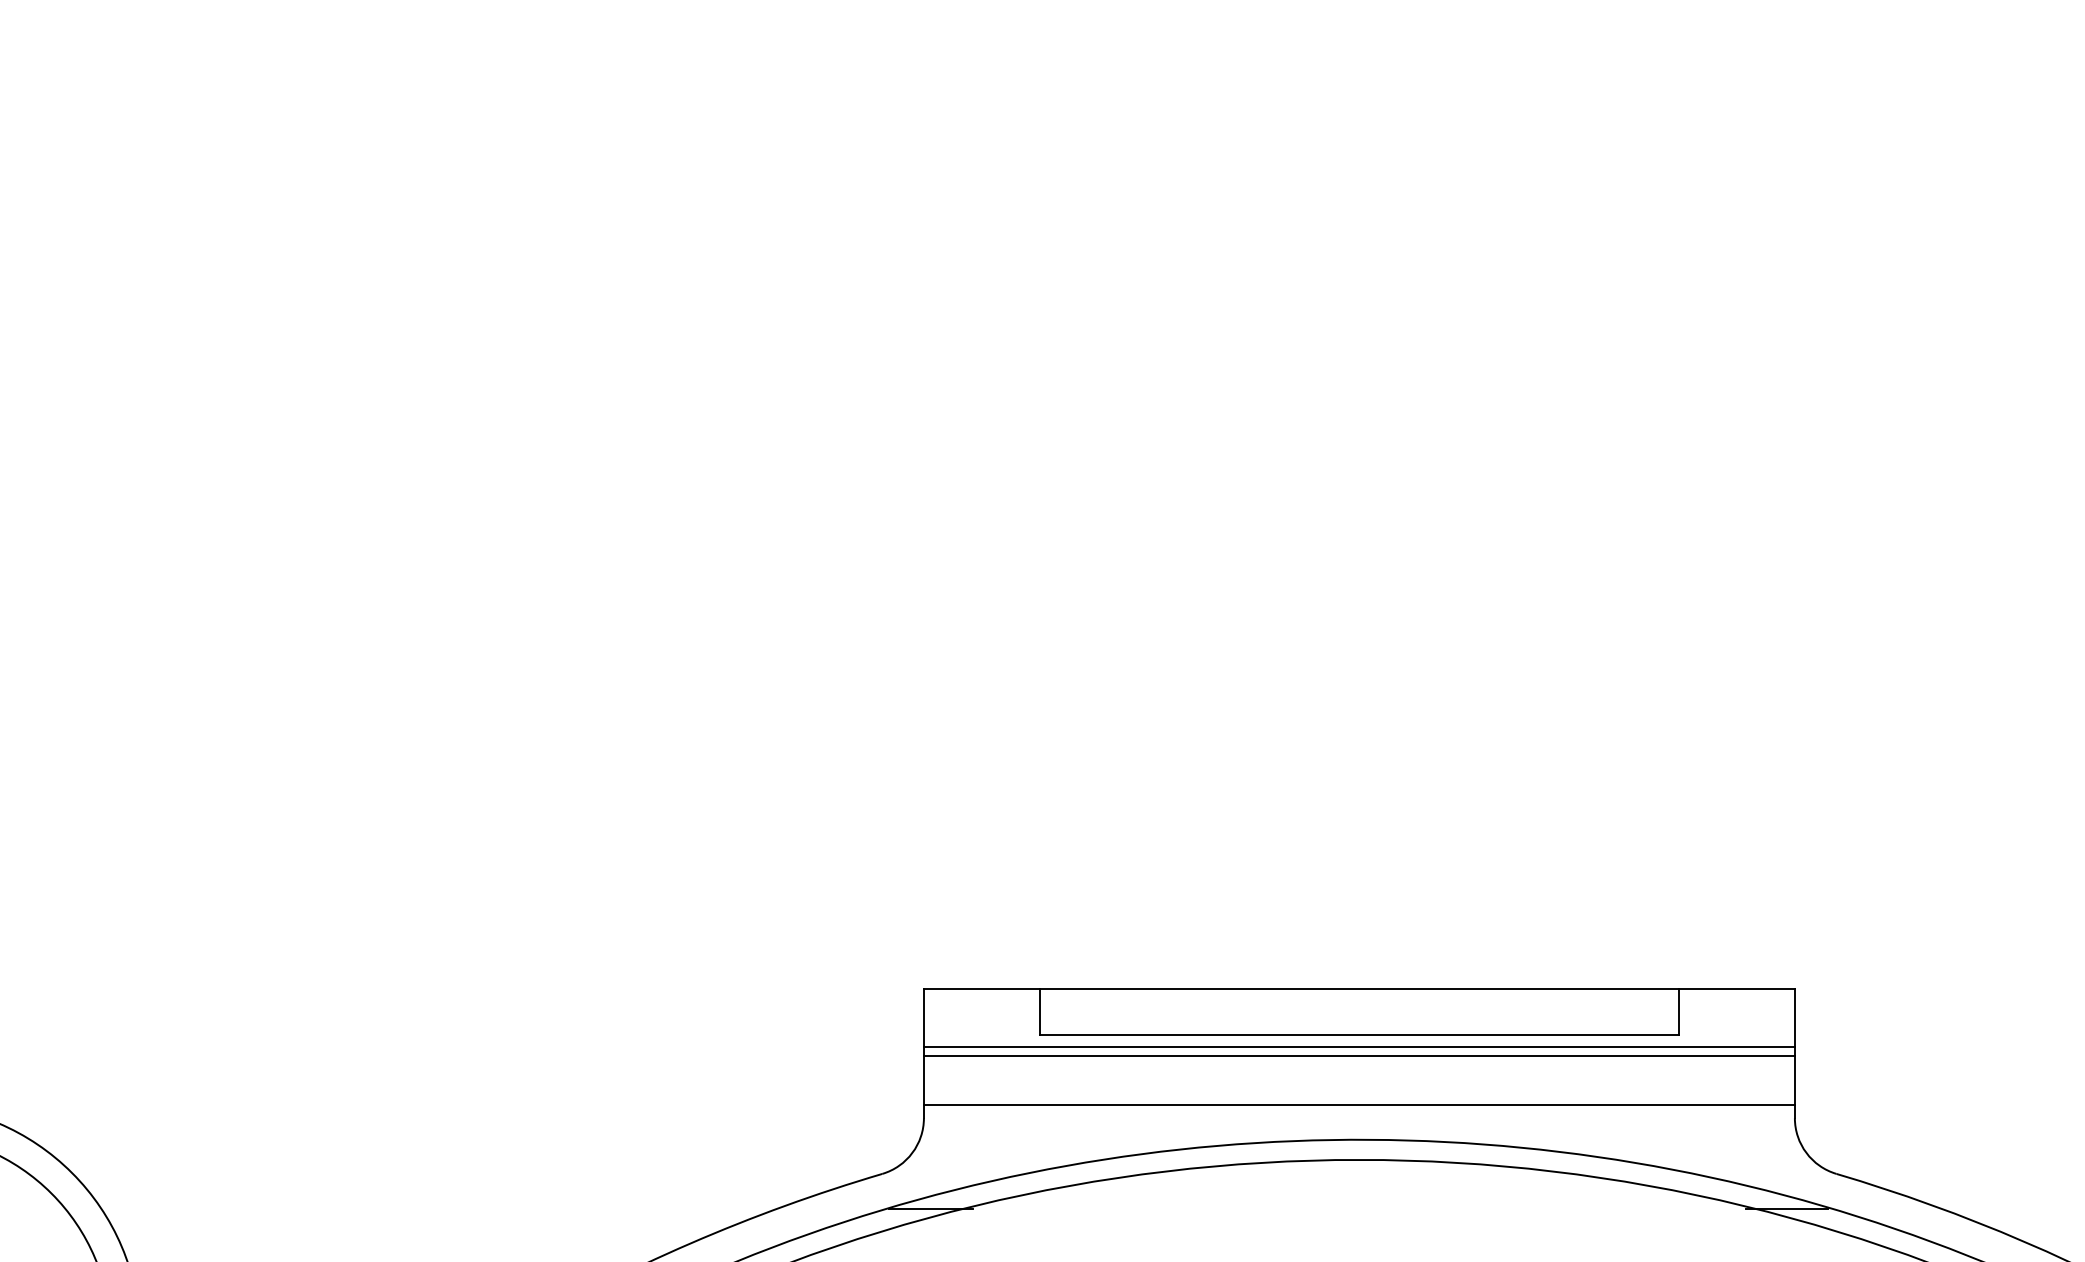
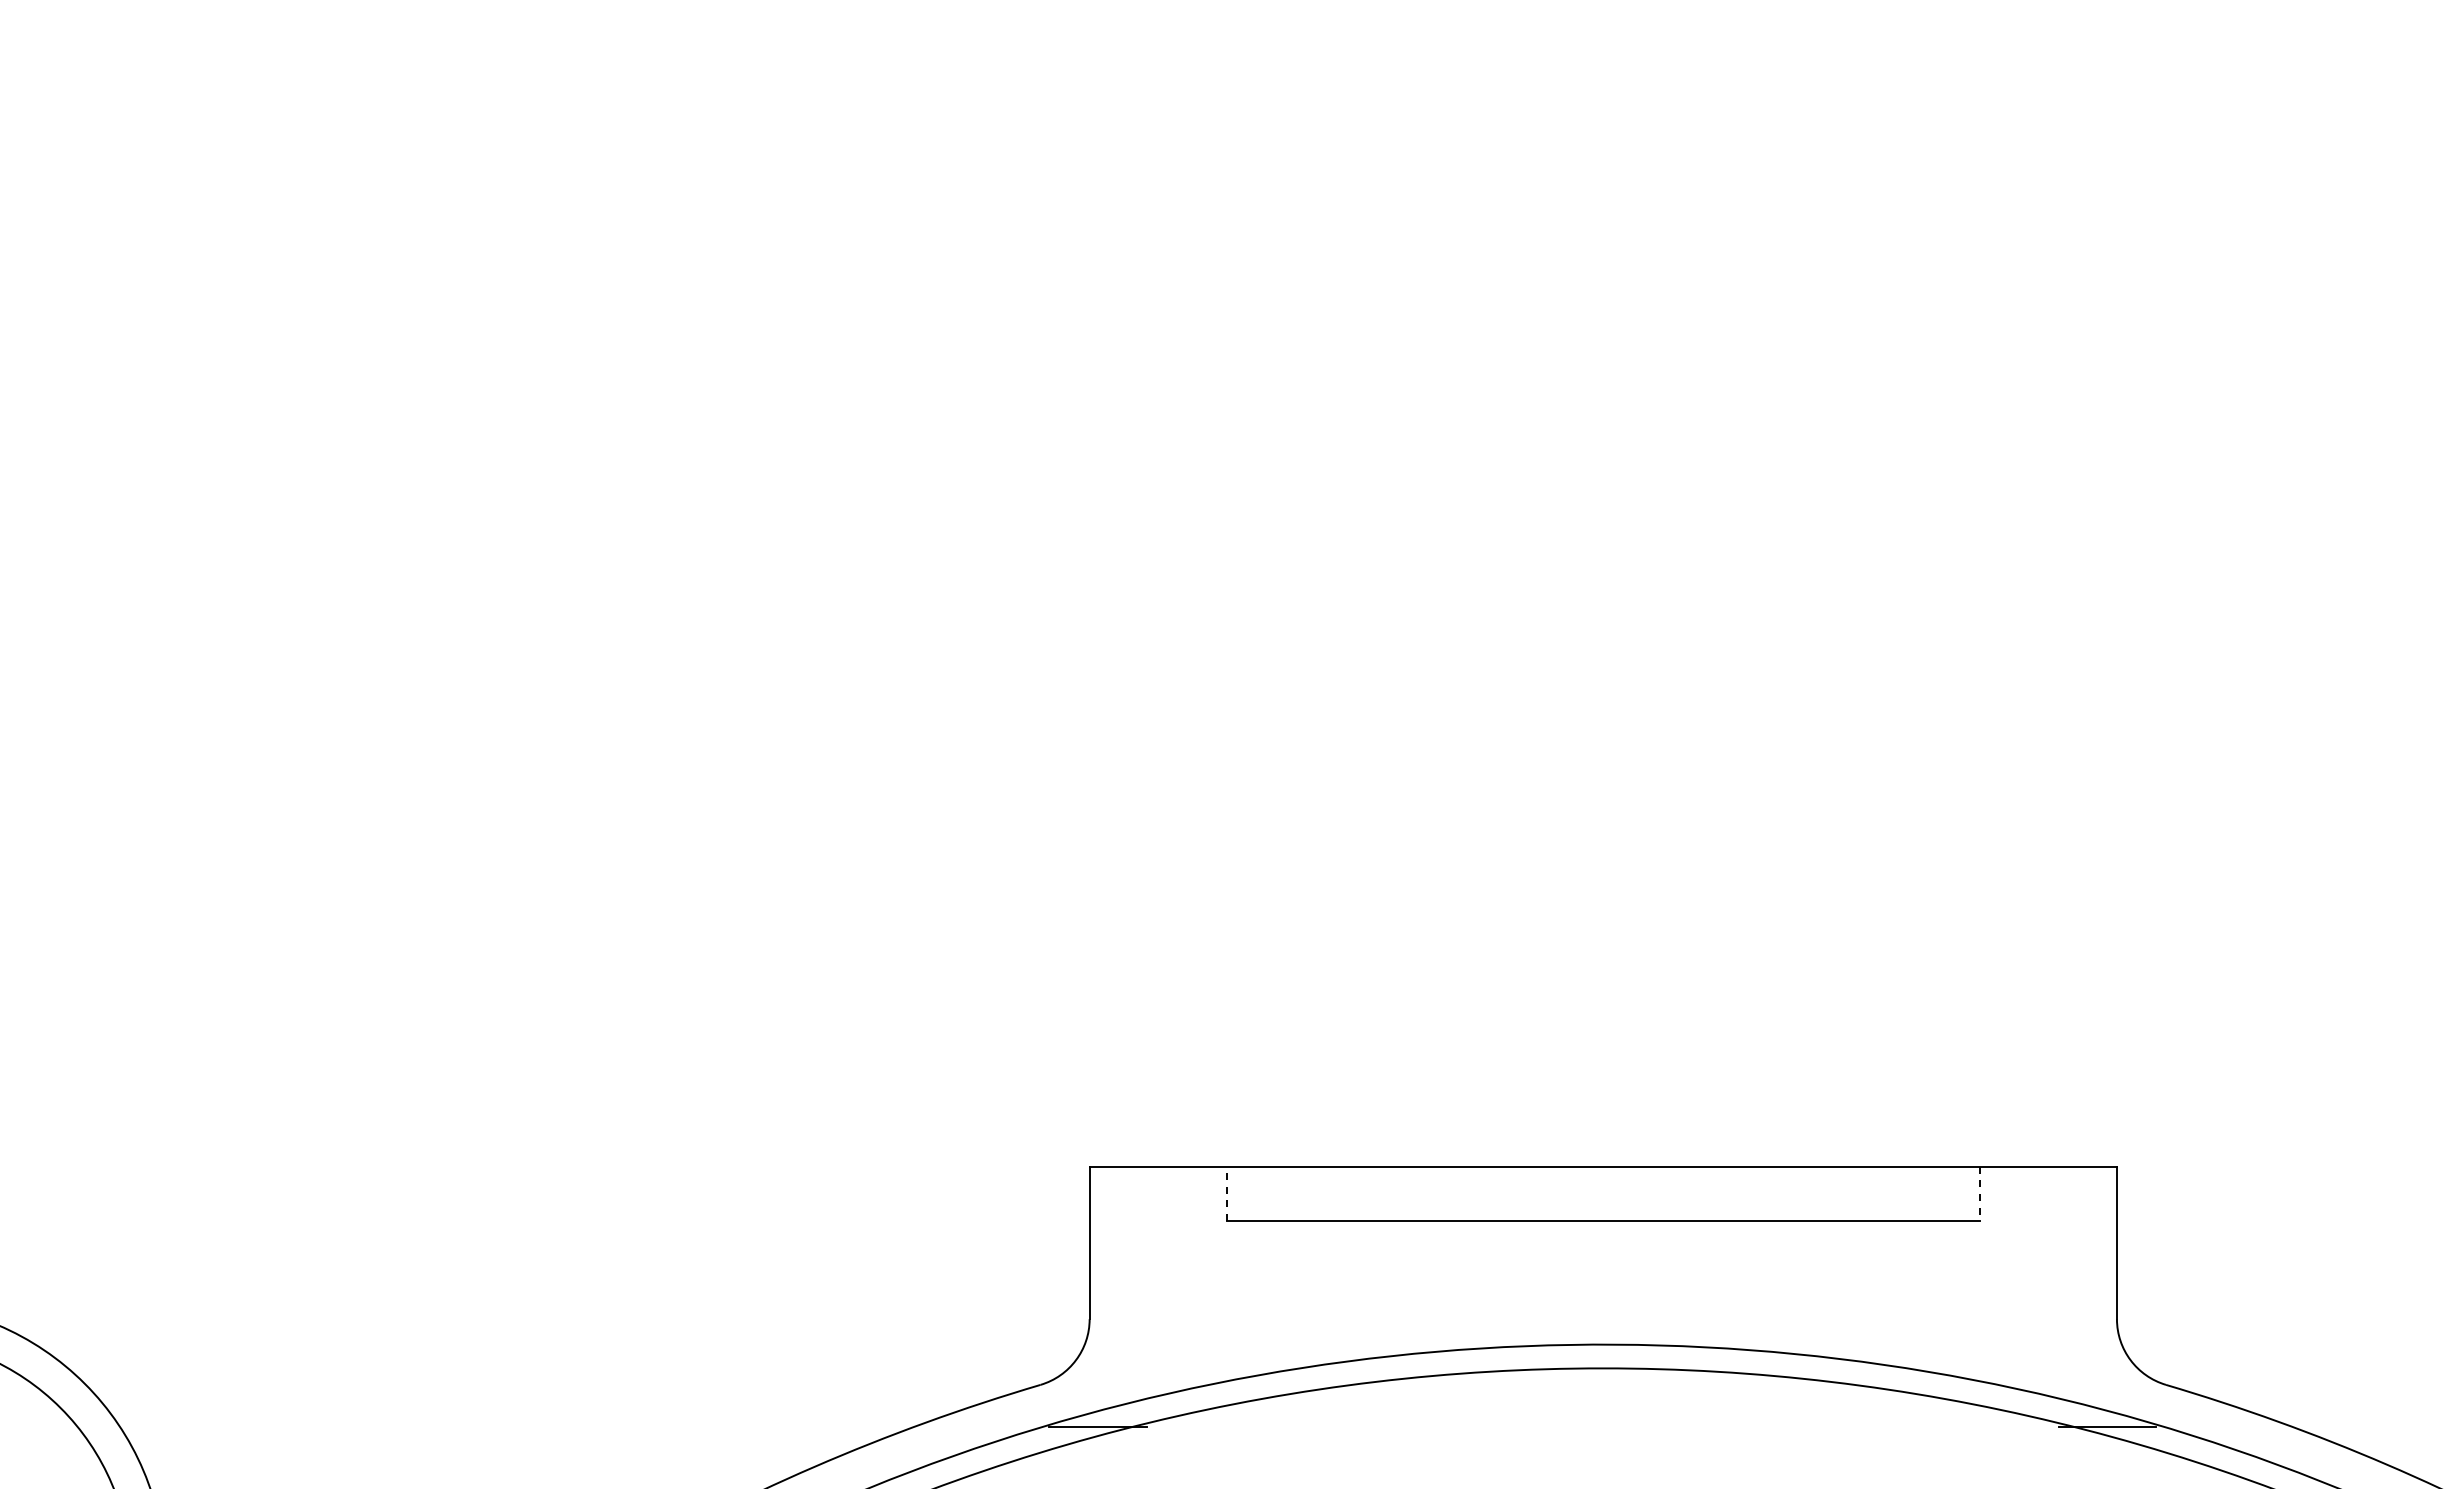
line: (1039, 1011) -> (1226, 1193), solid -> dashed
line: (1678, 1012) -> (1979, 1194), solid -> dashed
line: (1358, 1047) -> (1602, 1235), removed
line: (1358, 1055) -> (1602, 1245), removed
line: (1358, 1104) -> (1602, 1303), removed

